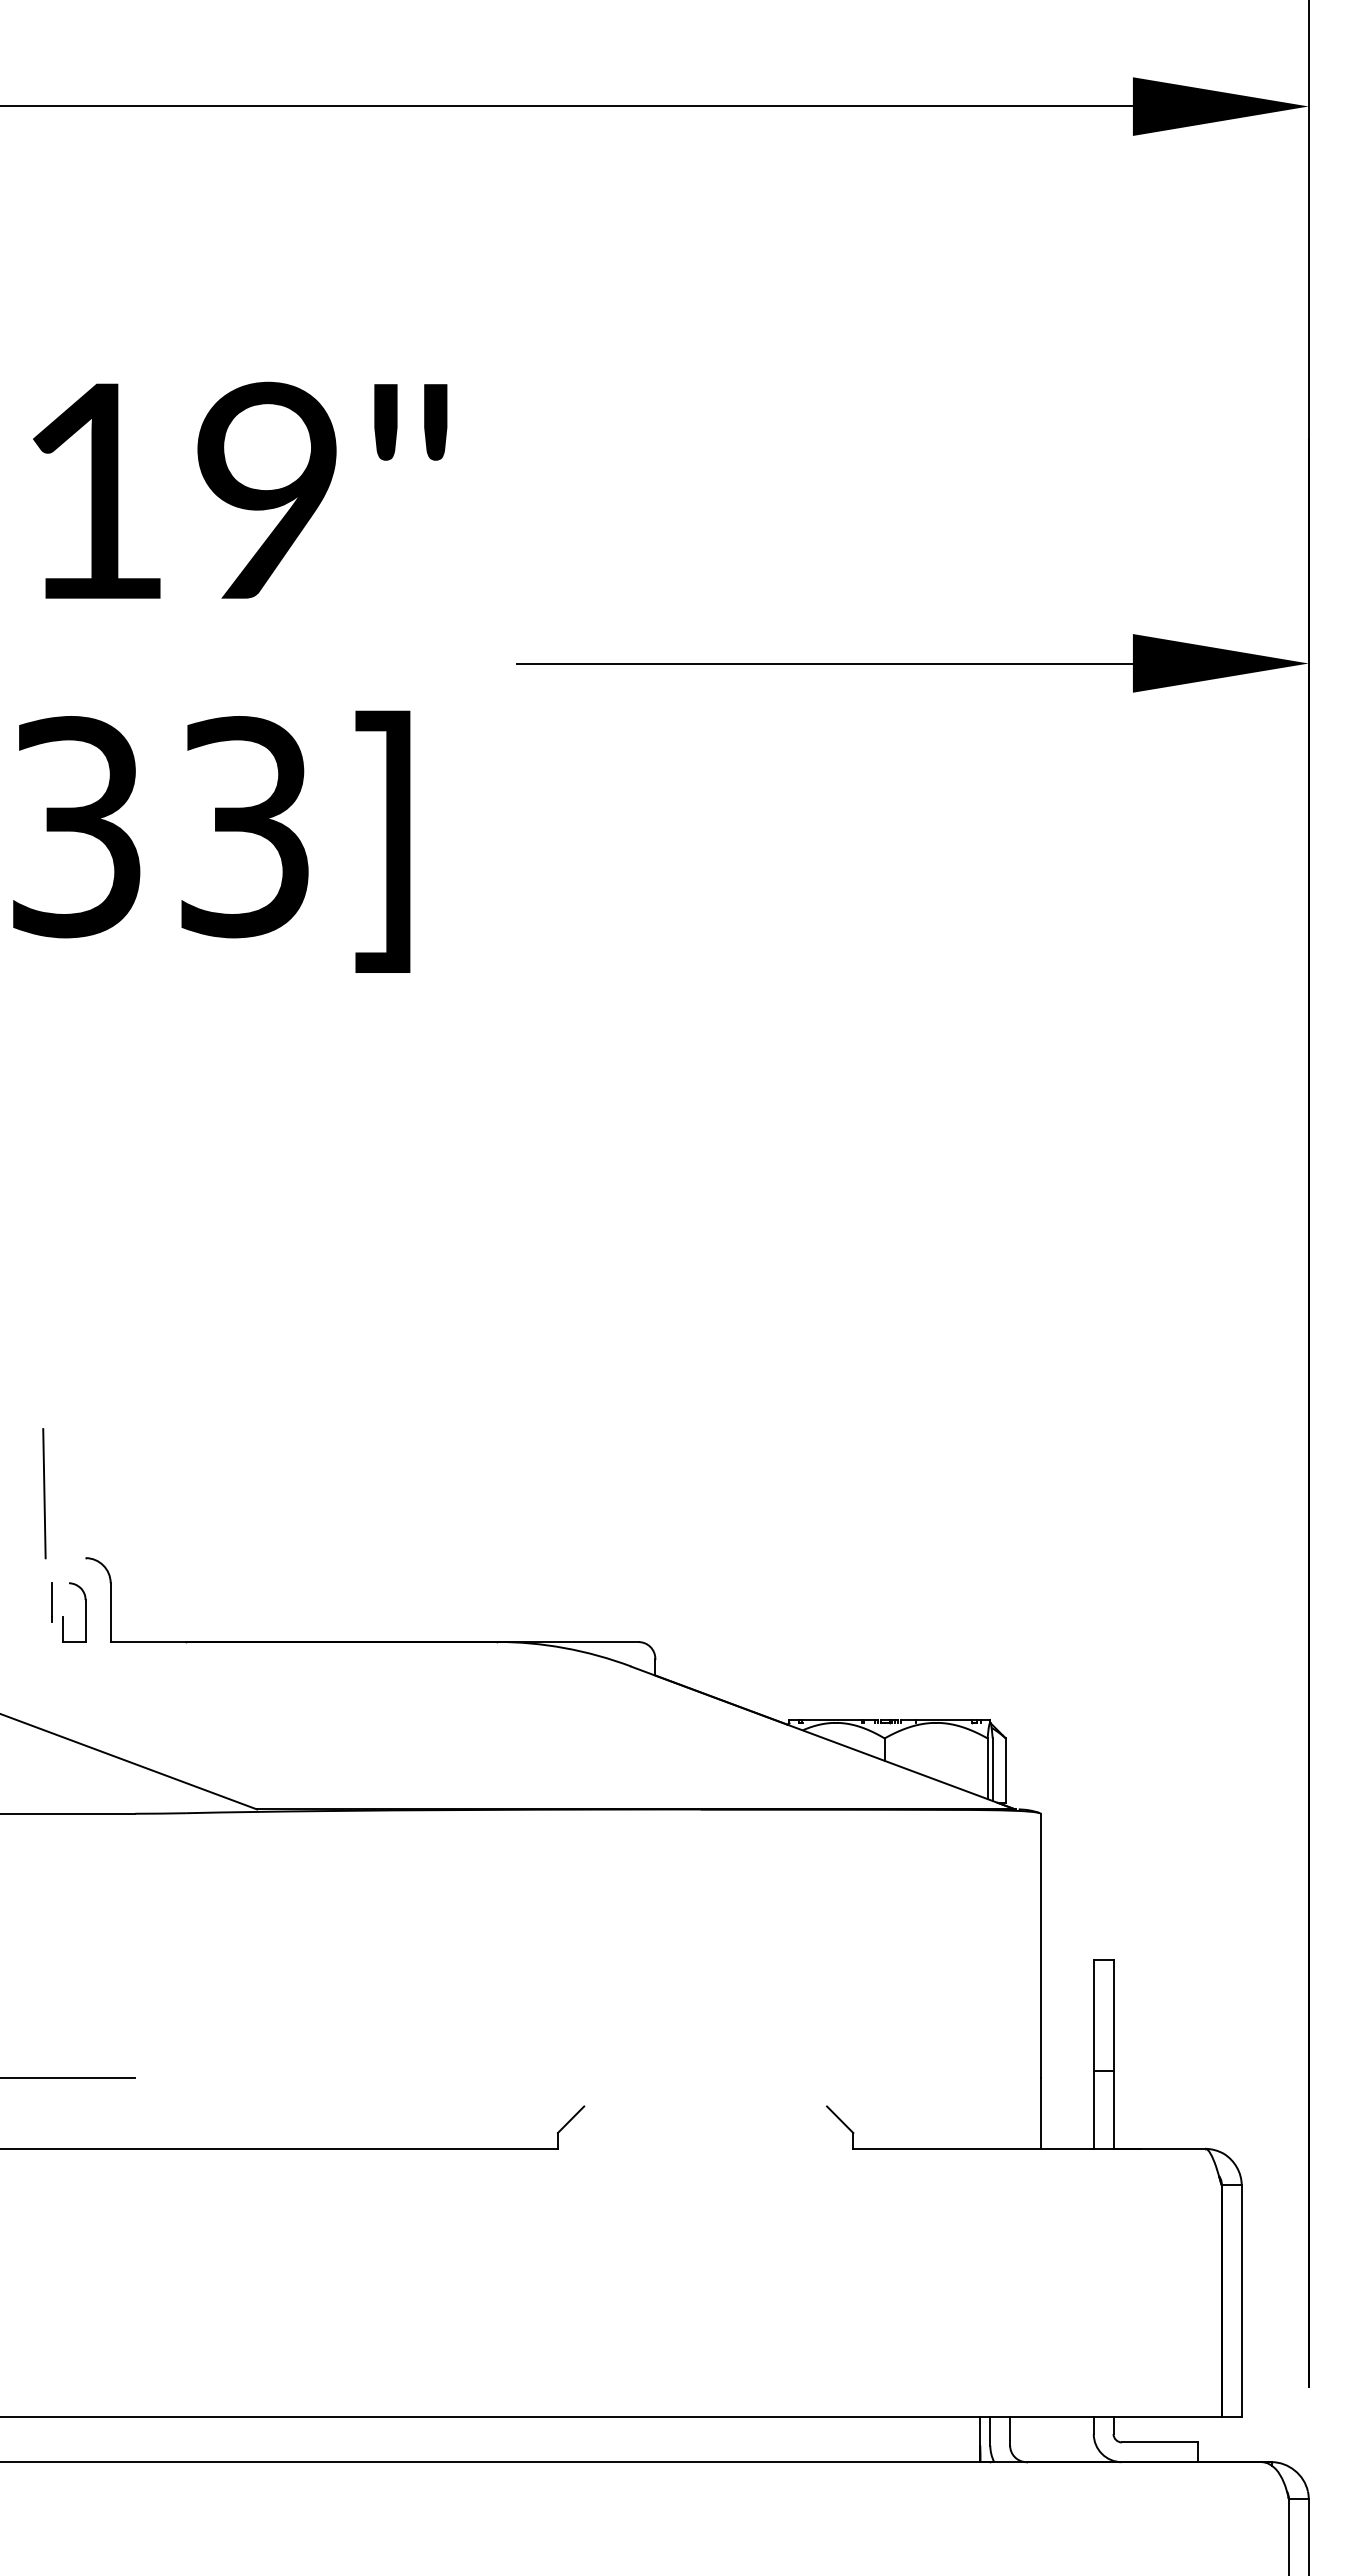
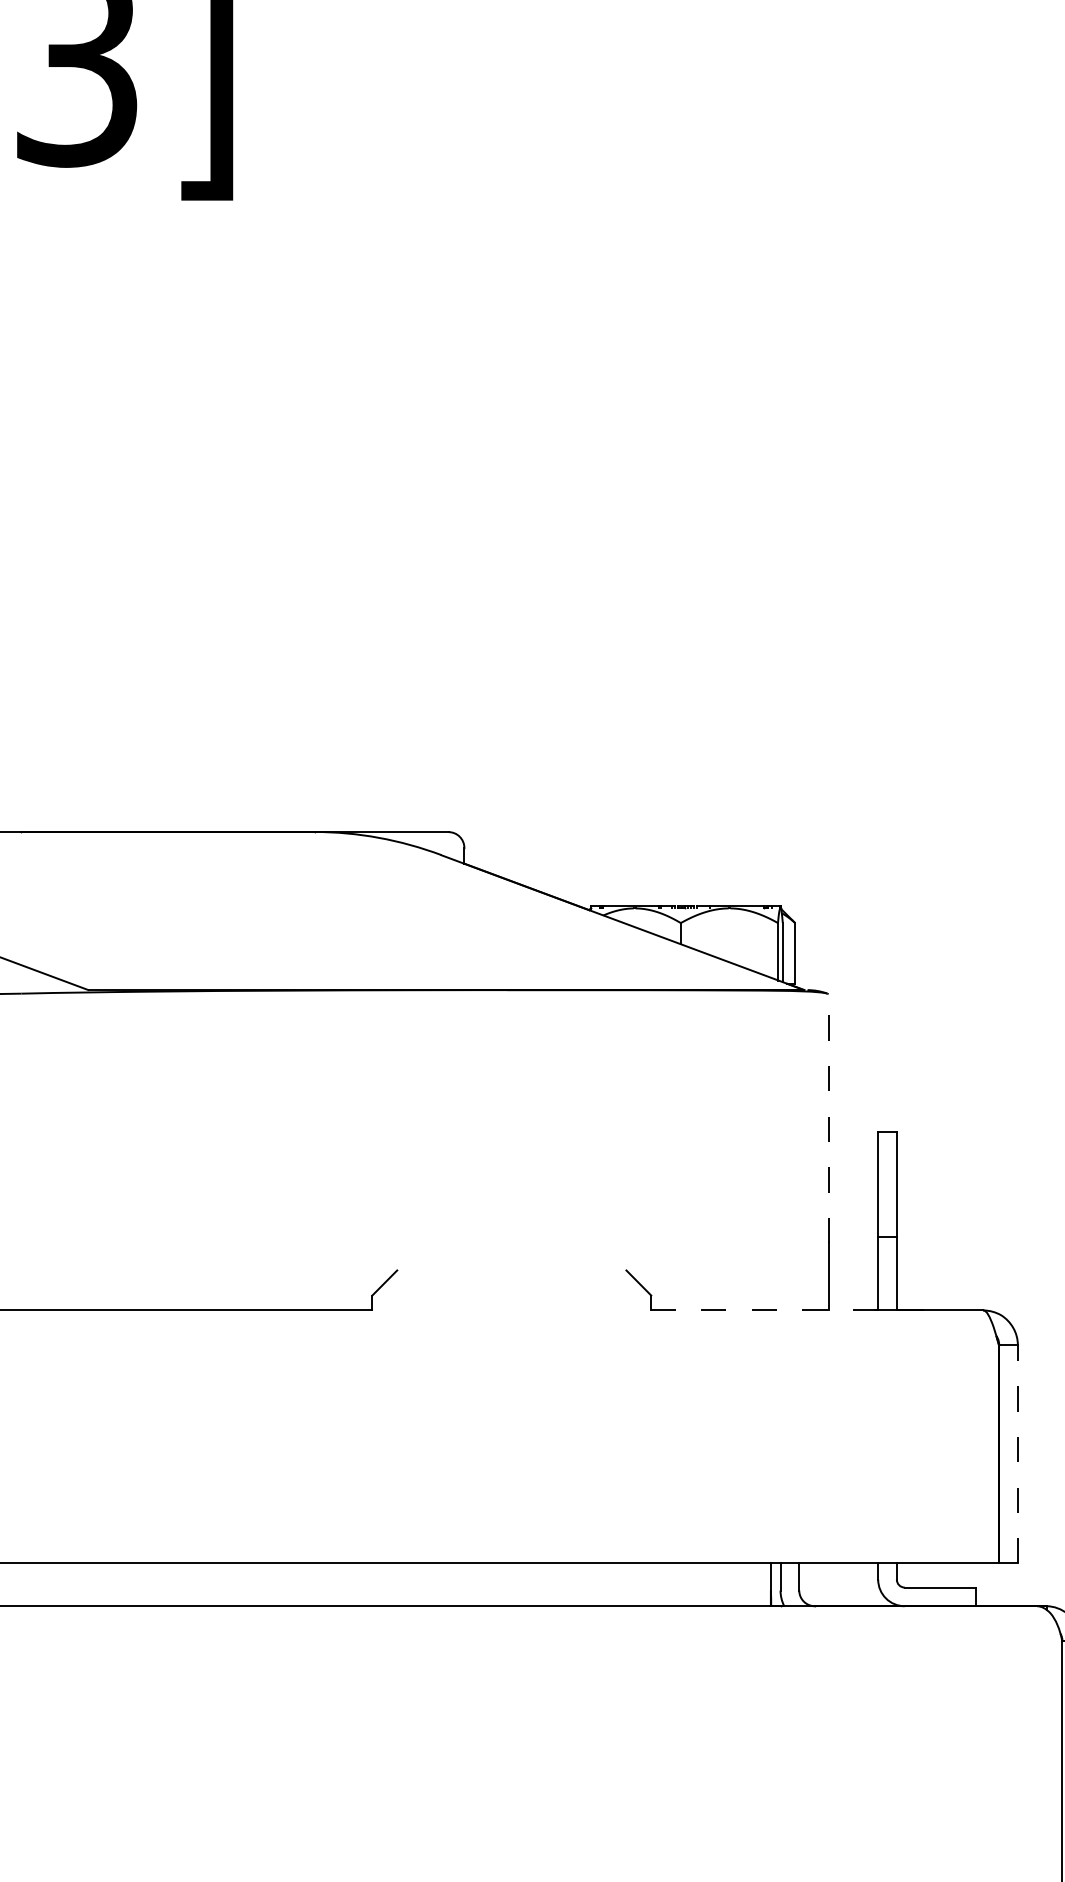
line: (1041, 1945) -> (828, 1118), solid -> dashed
line: (973, 2148) -> (764, 1310), solid -> dashed
line: (1241, 2301) -> (1017, 1454), solid -> dashed

